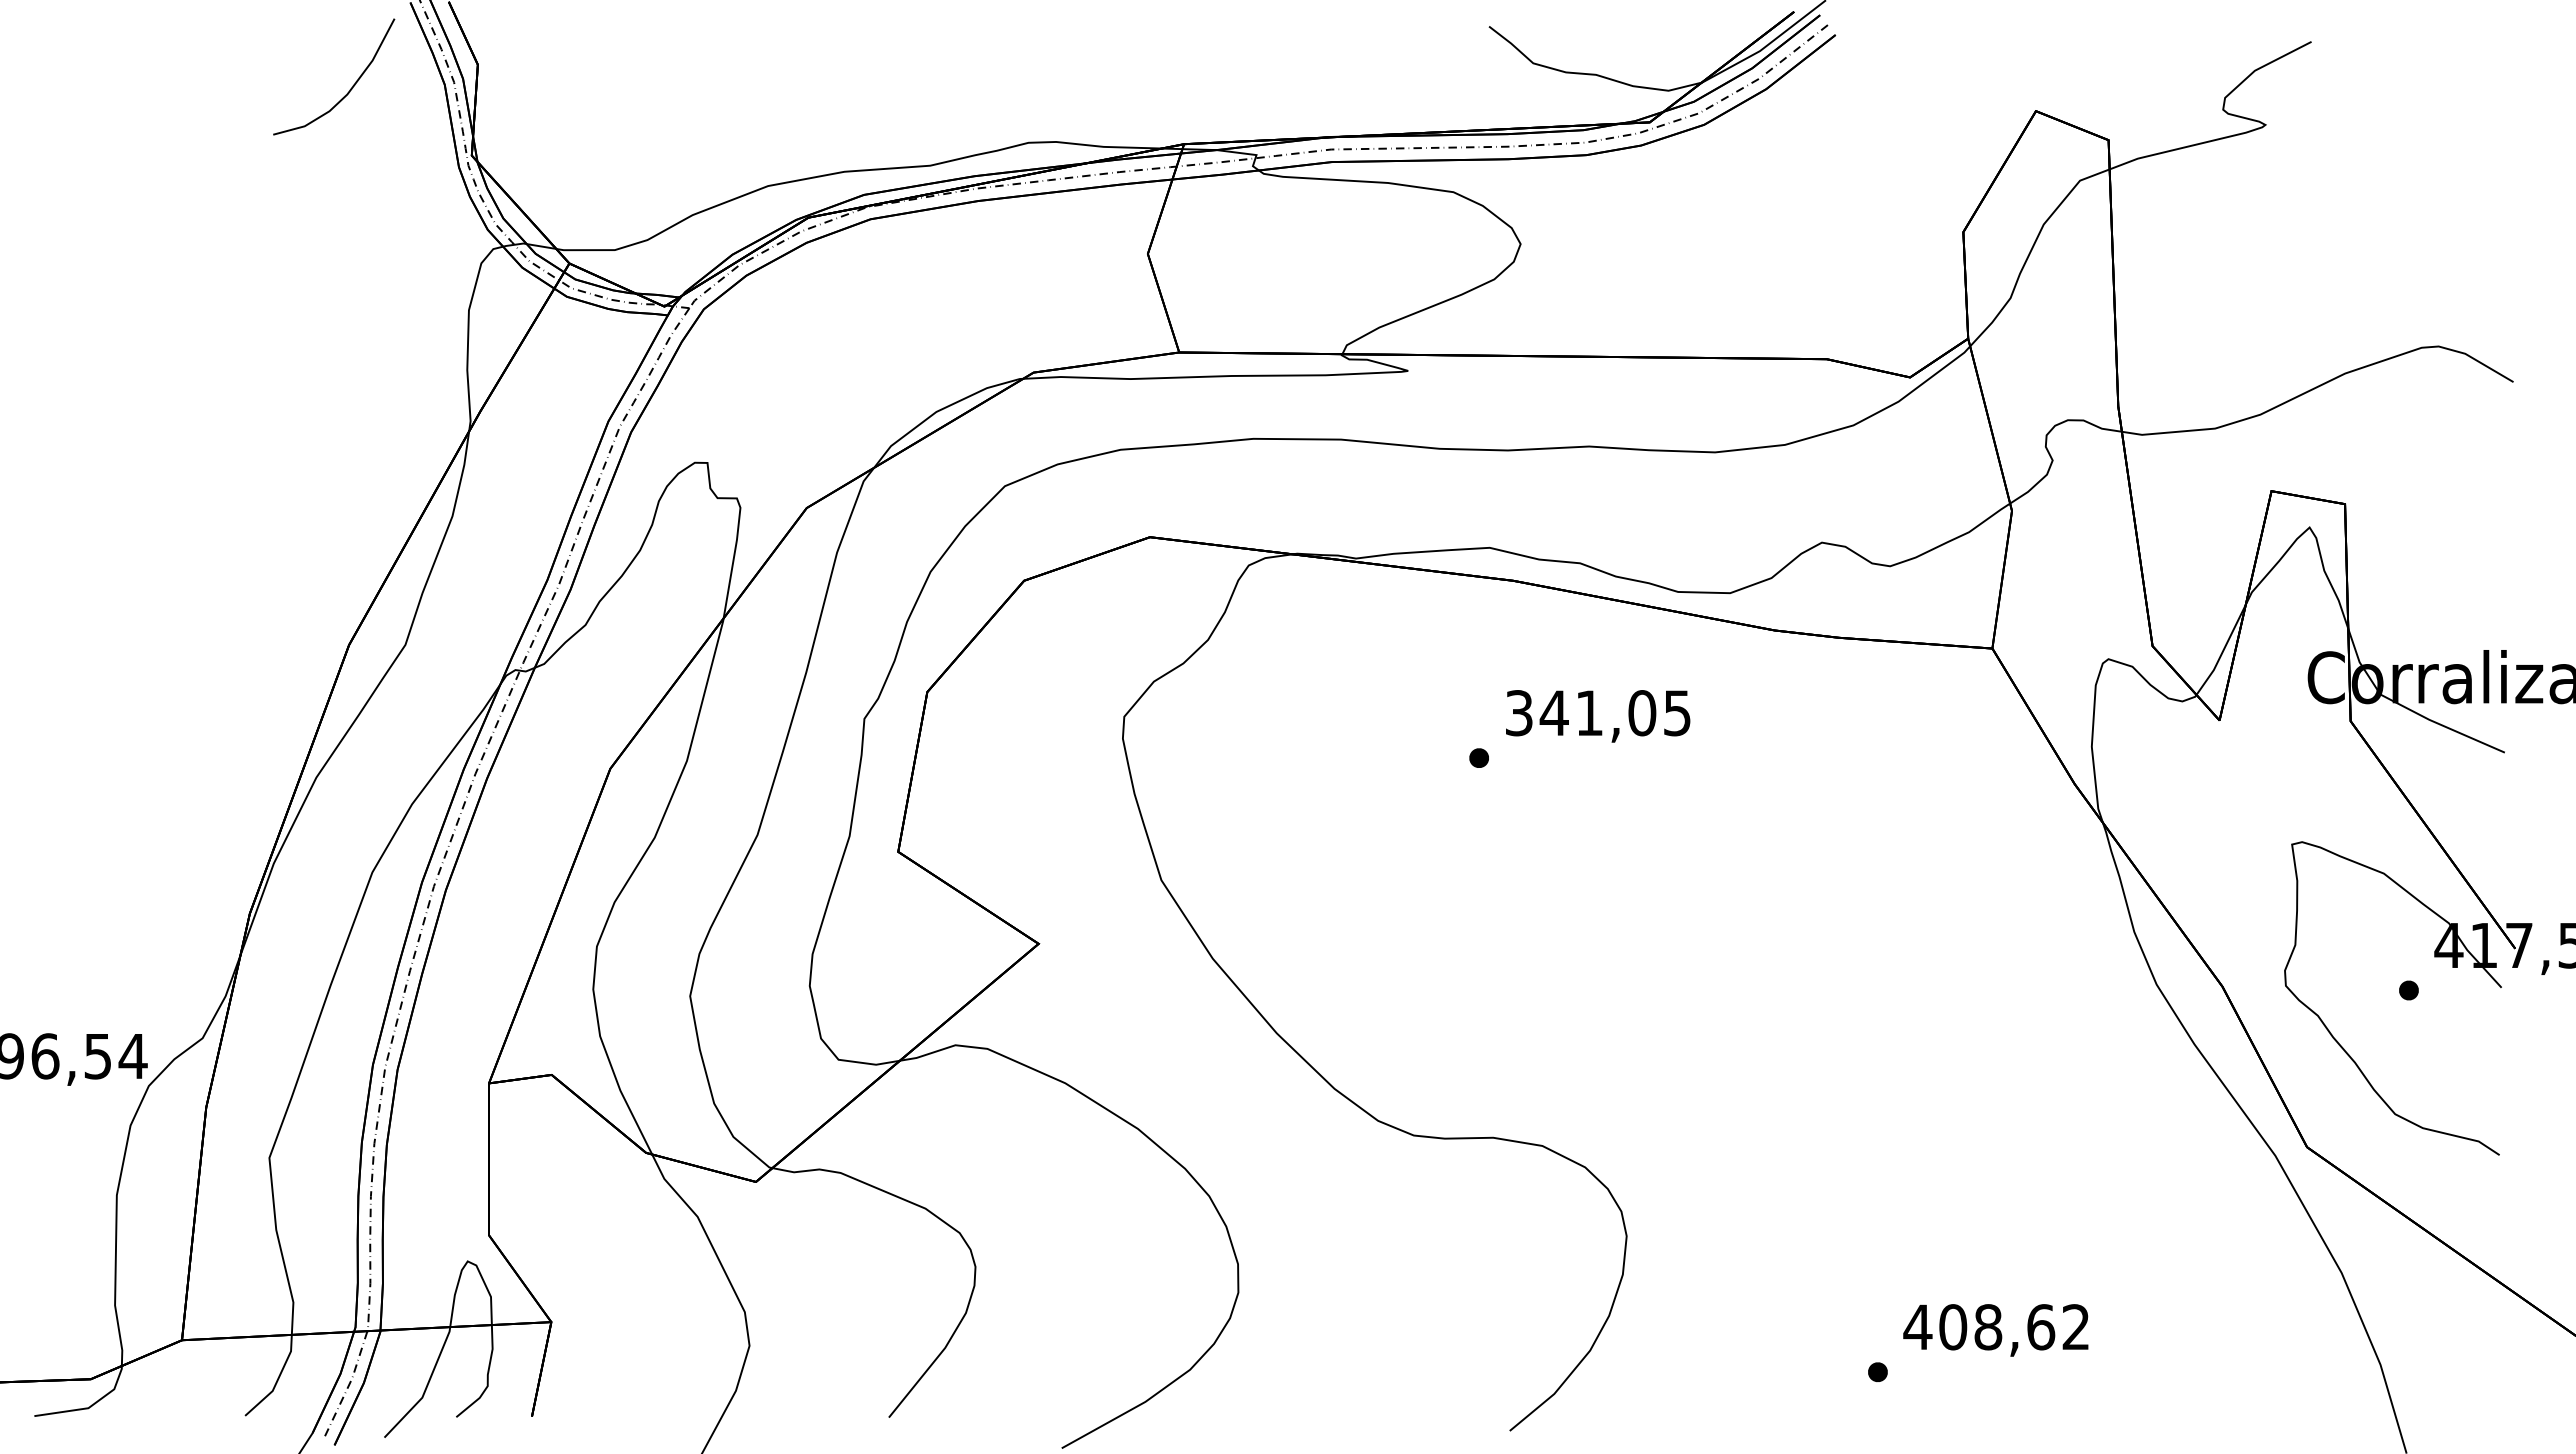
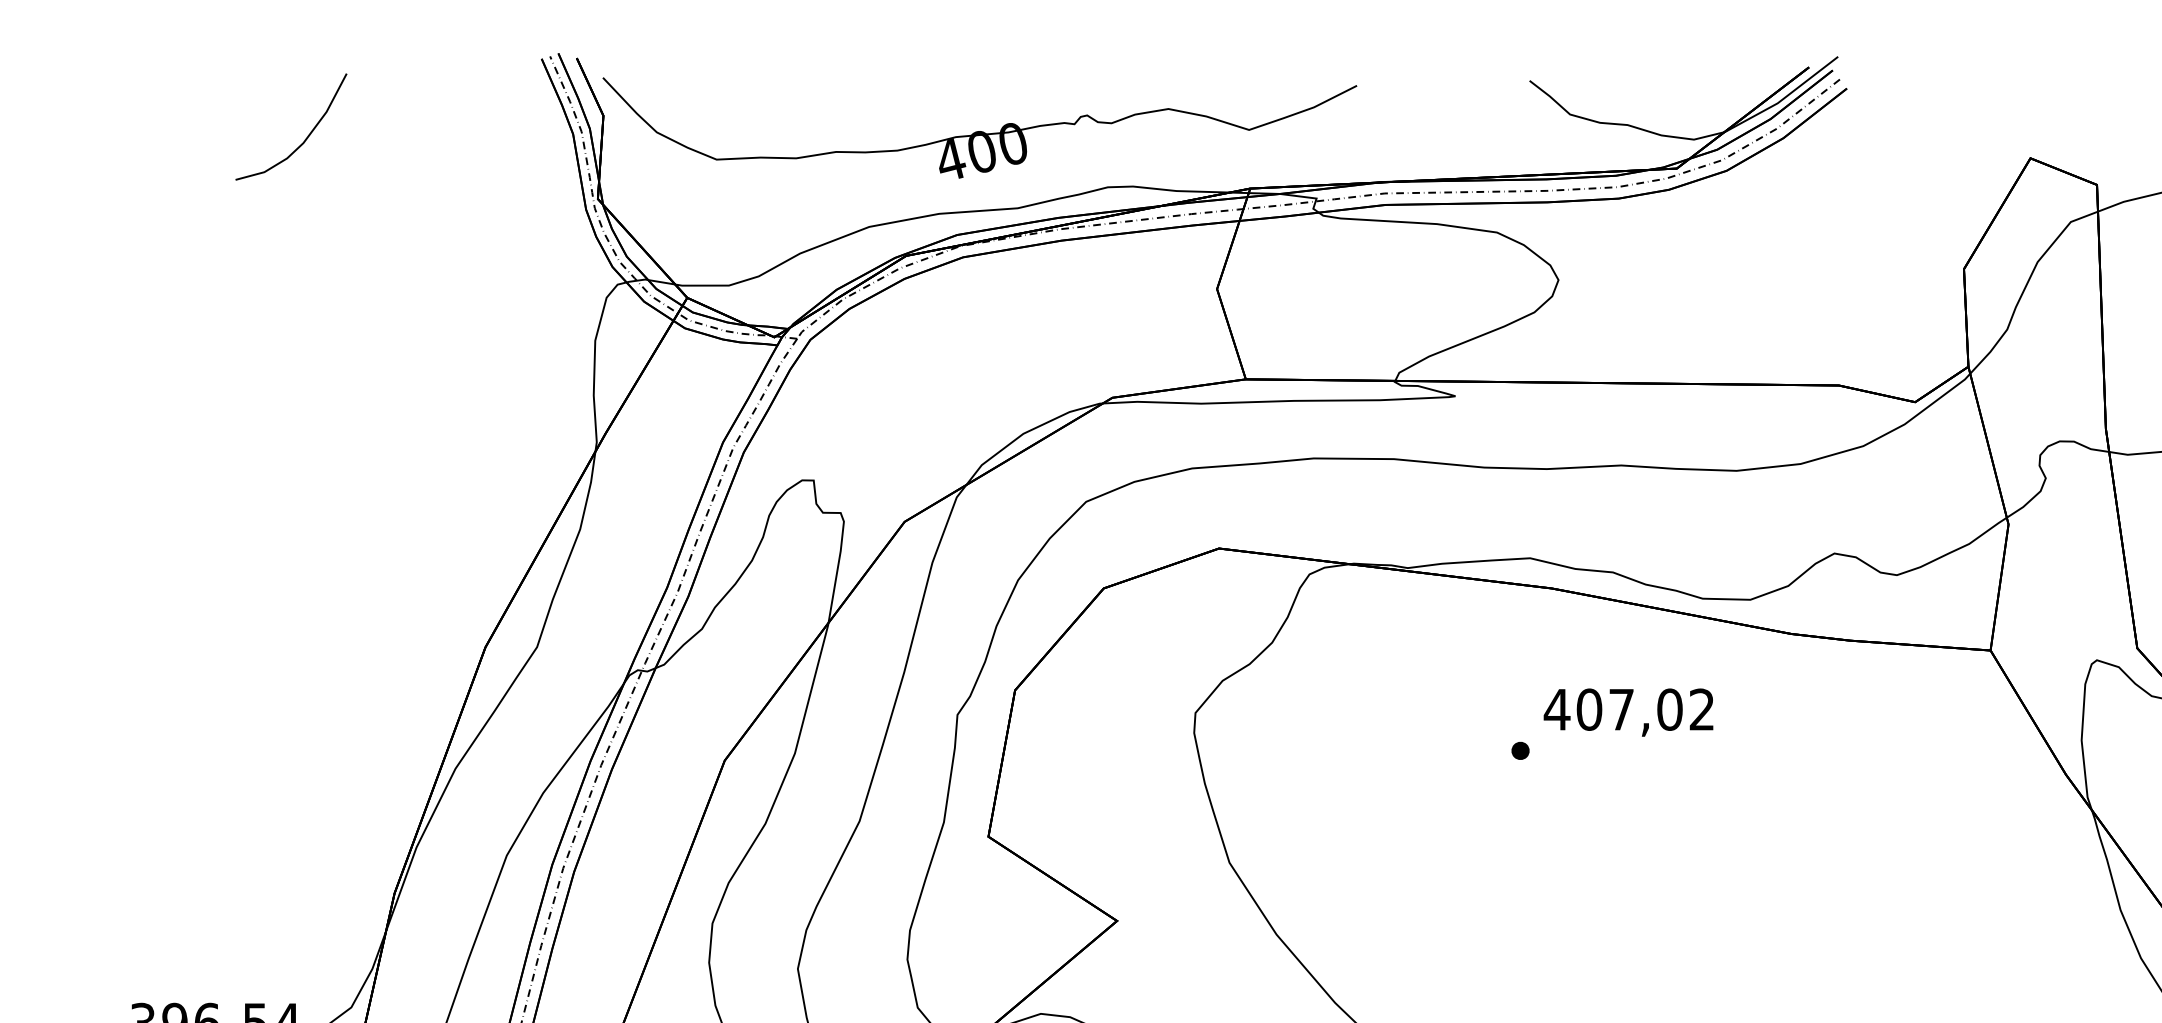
part: (888, 77) -> (979, 127), added
curve: (349, 89) -> (305, 138), moved
text: (1597, 713) -> (1628, 710), 341,05 -> 407,02

